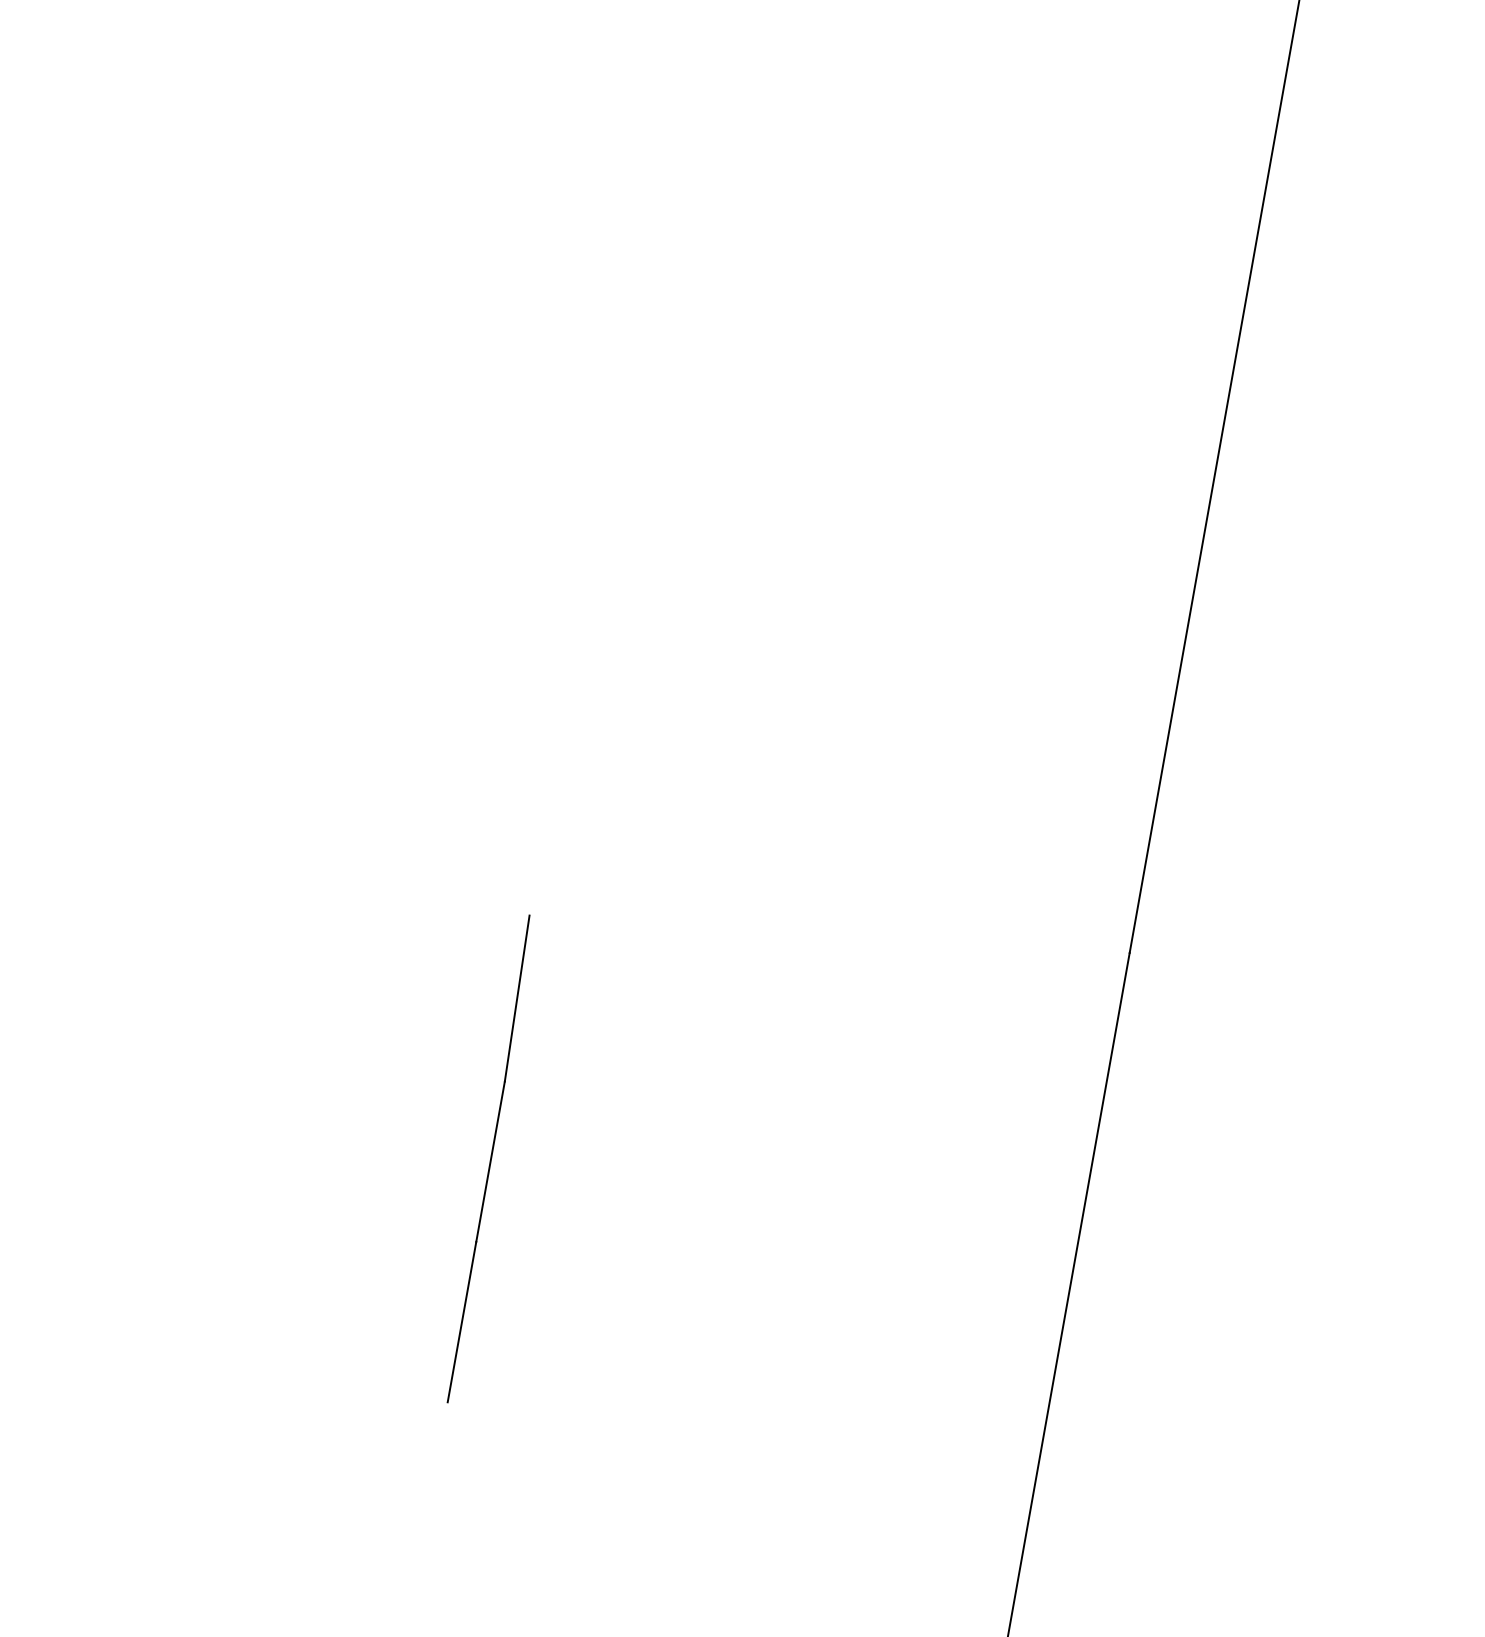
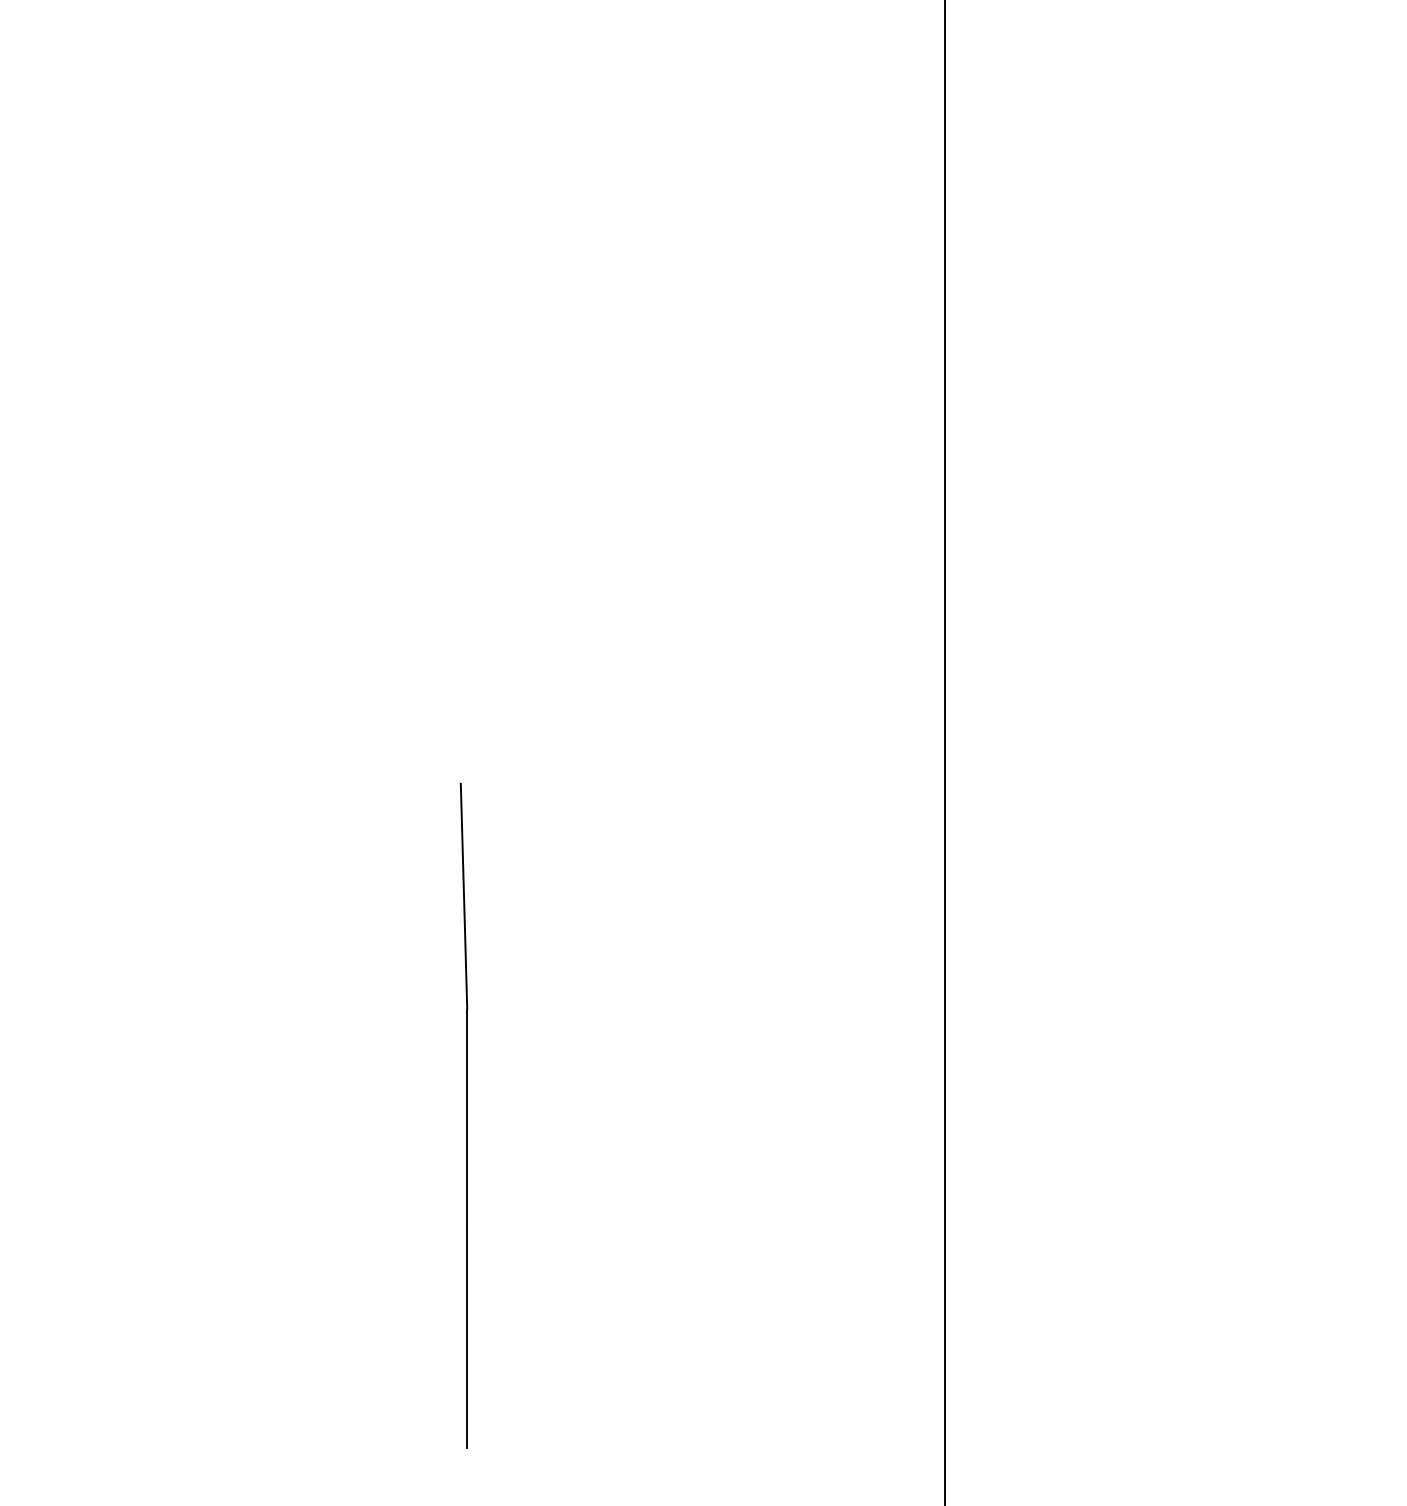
part: (488, 1158) -> (463, 1115), size x1.67

